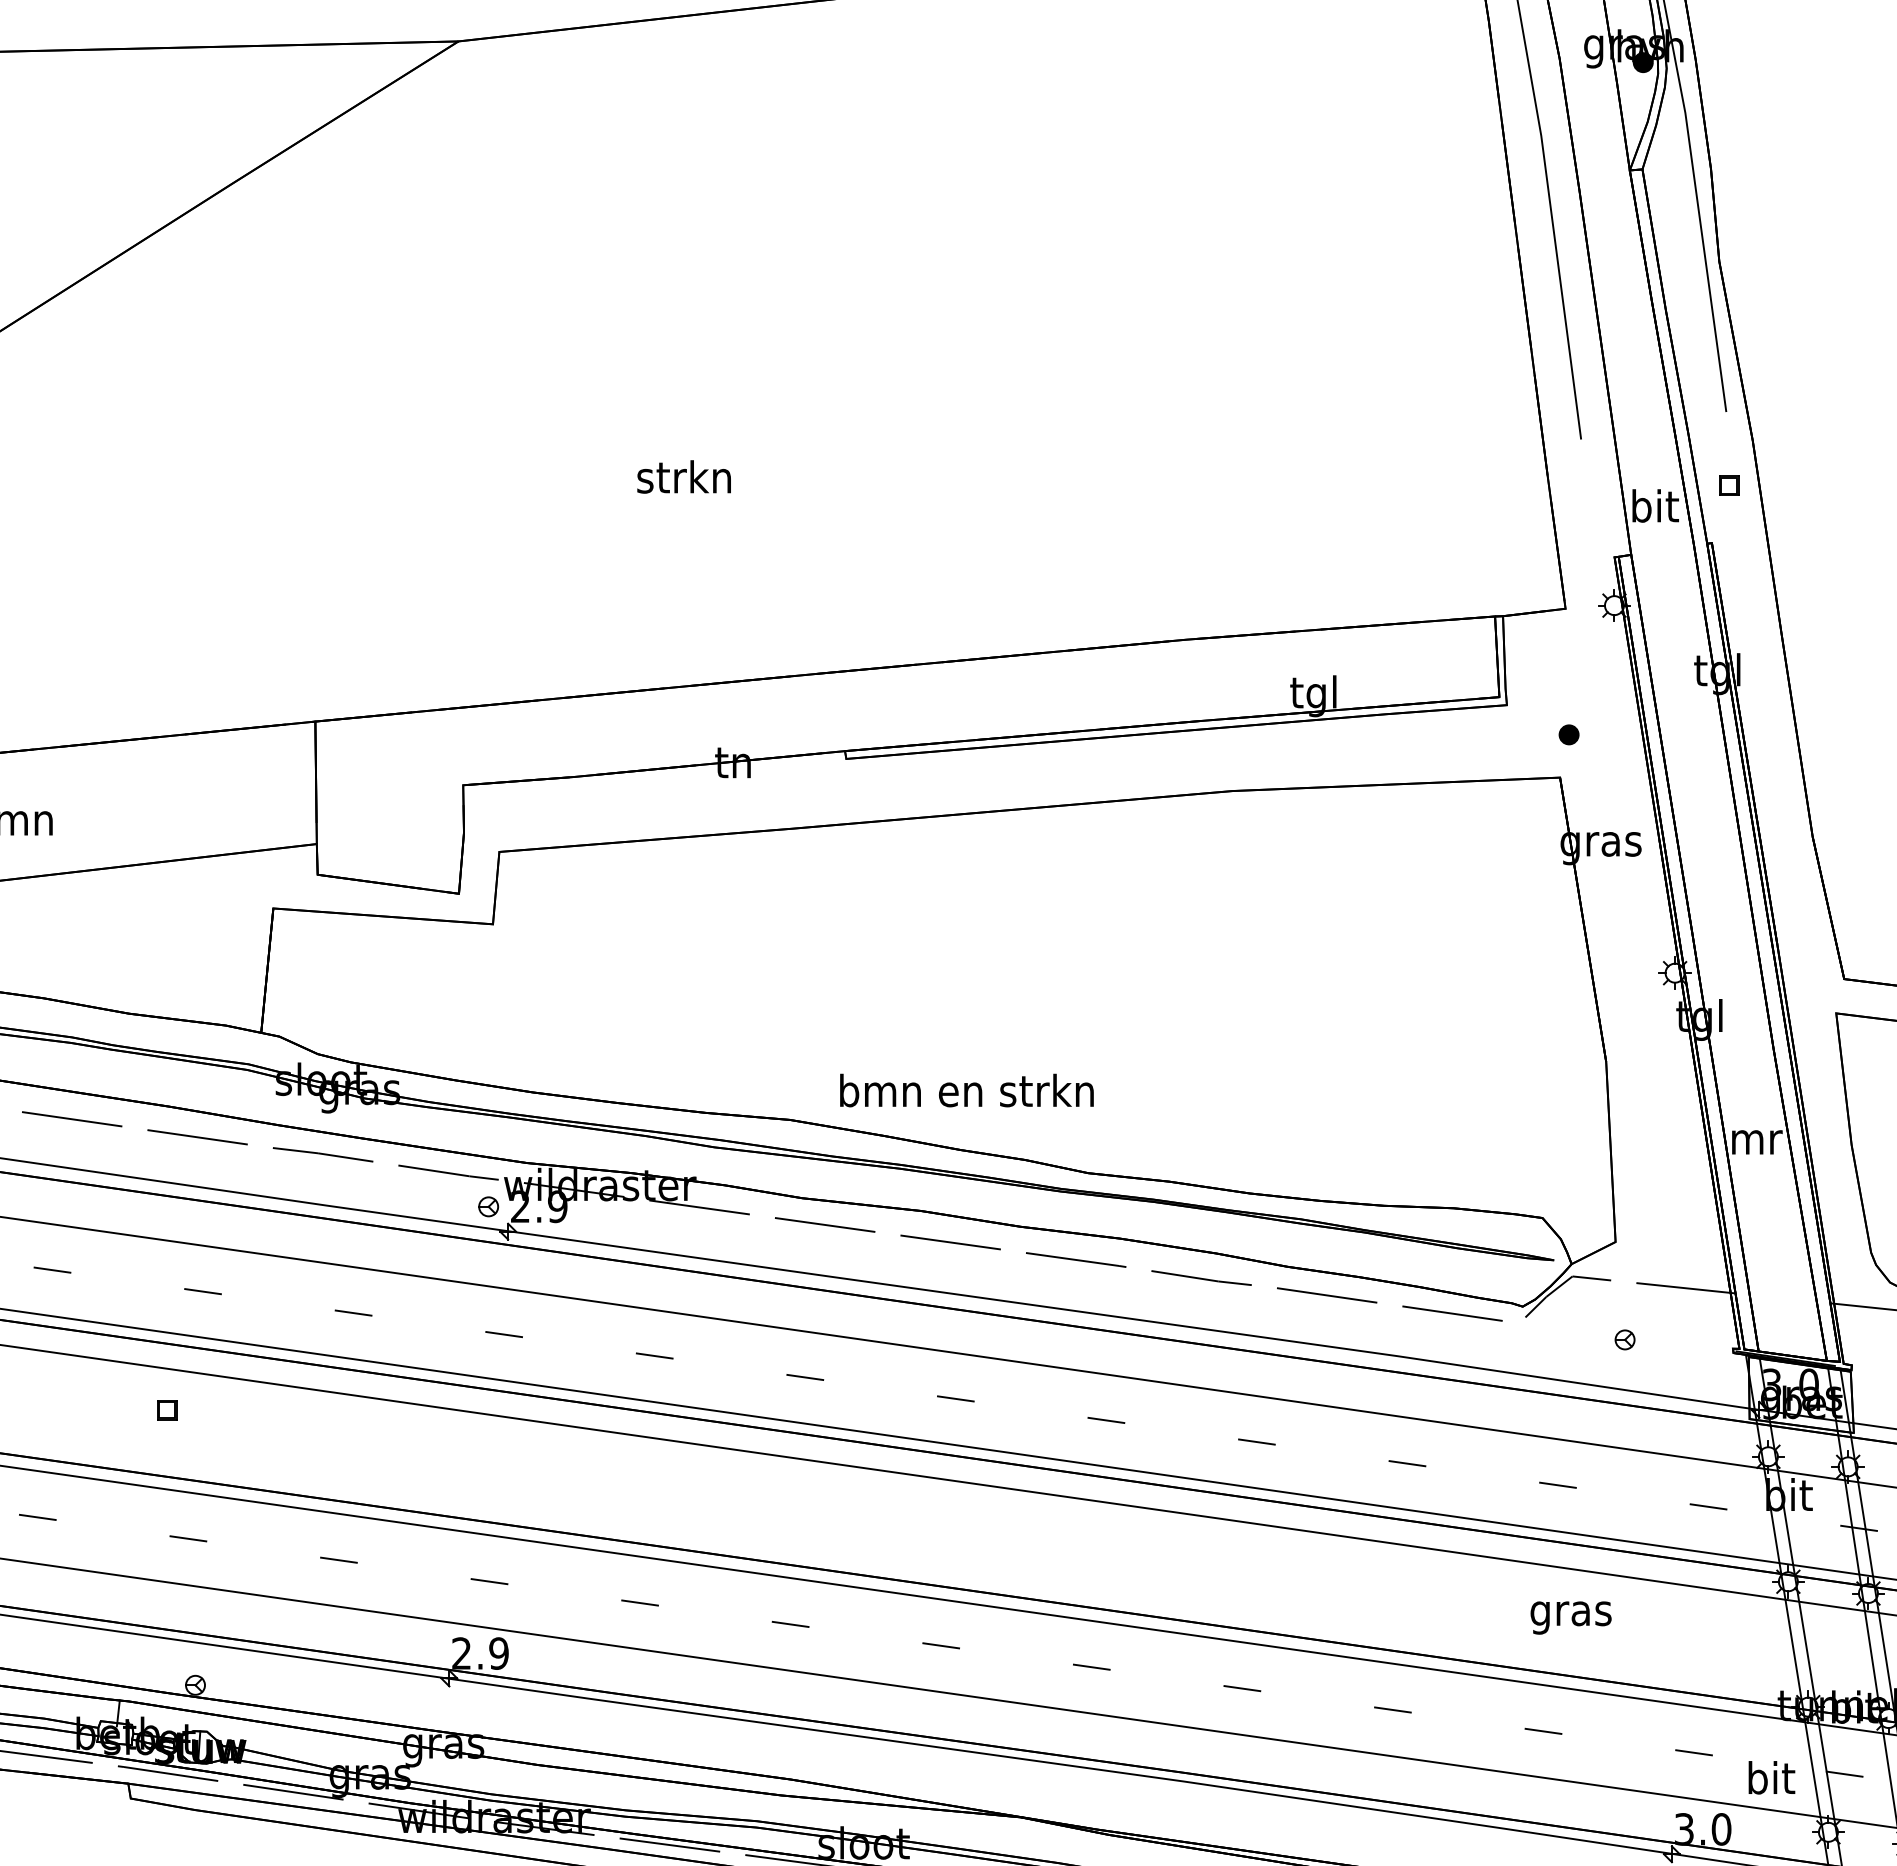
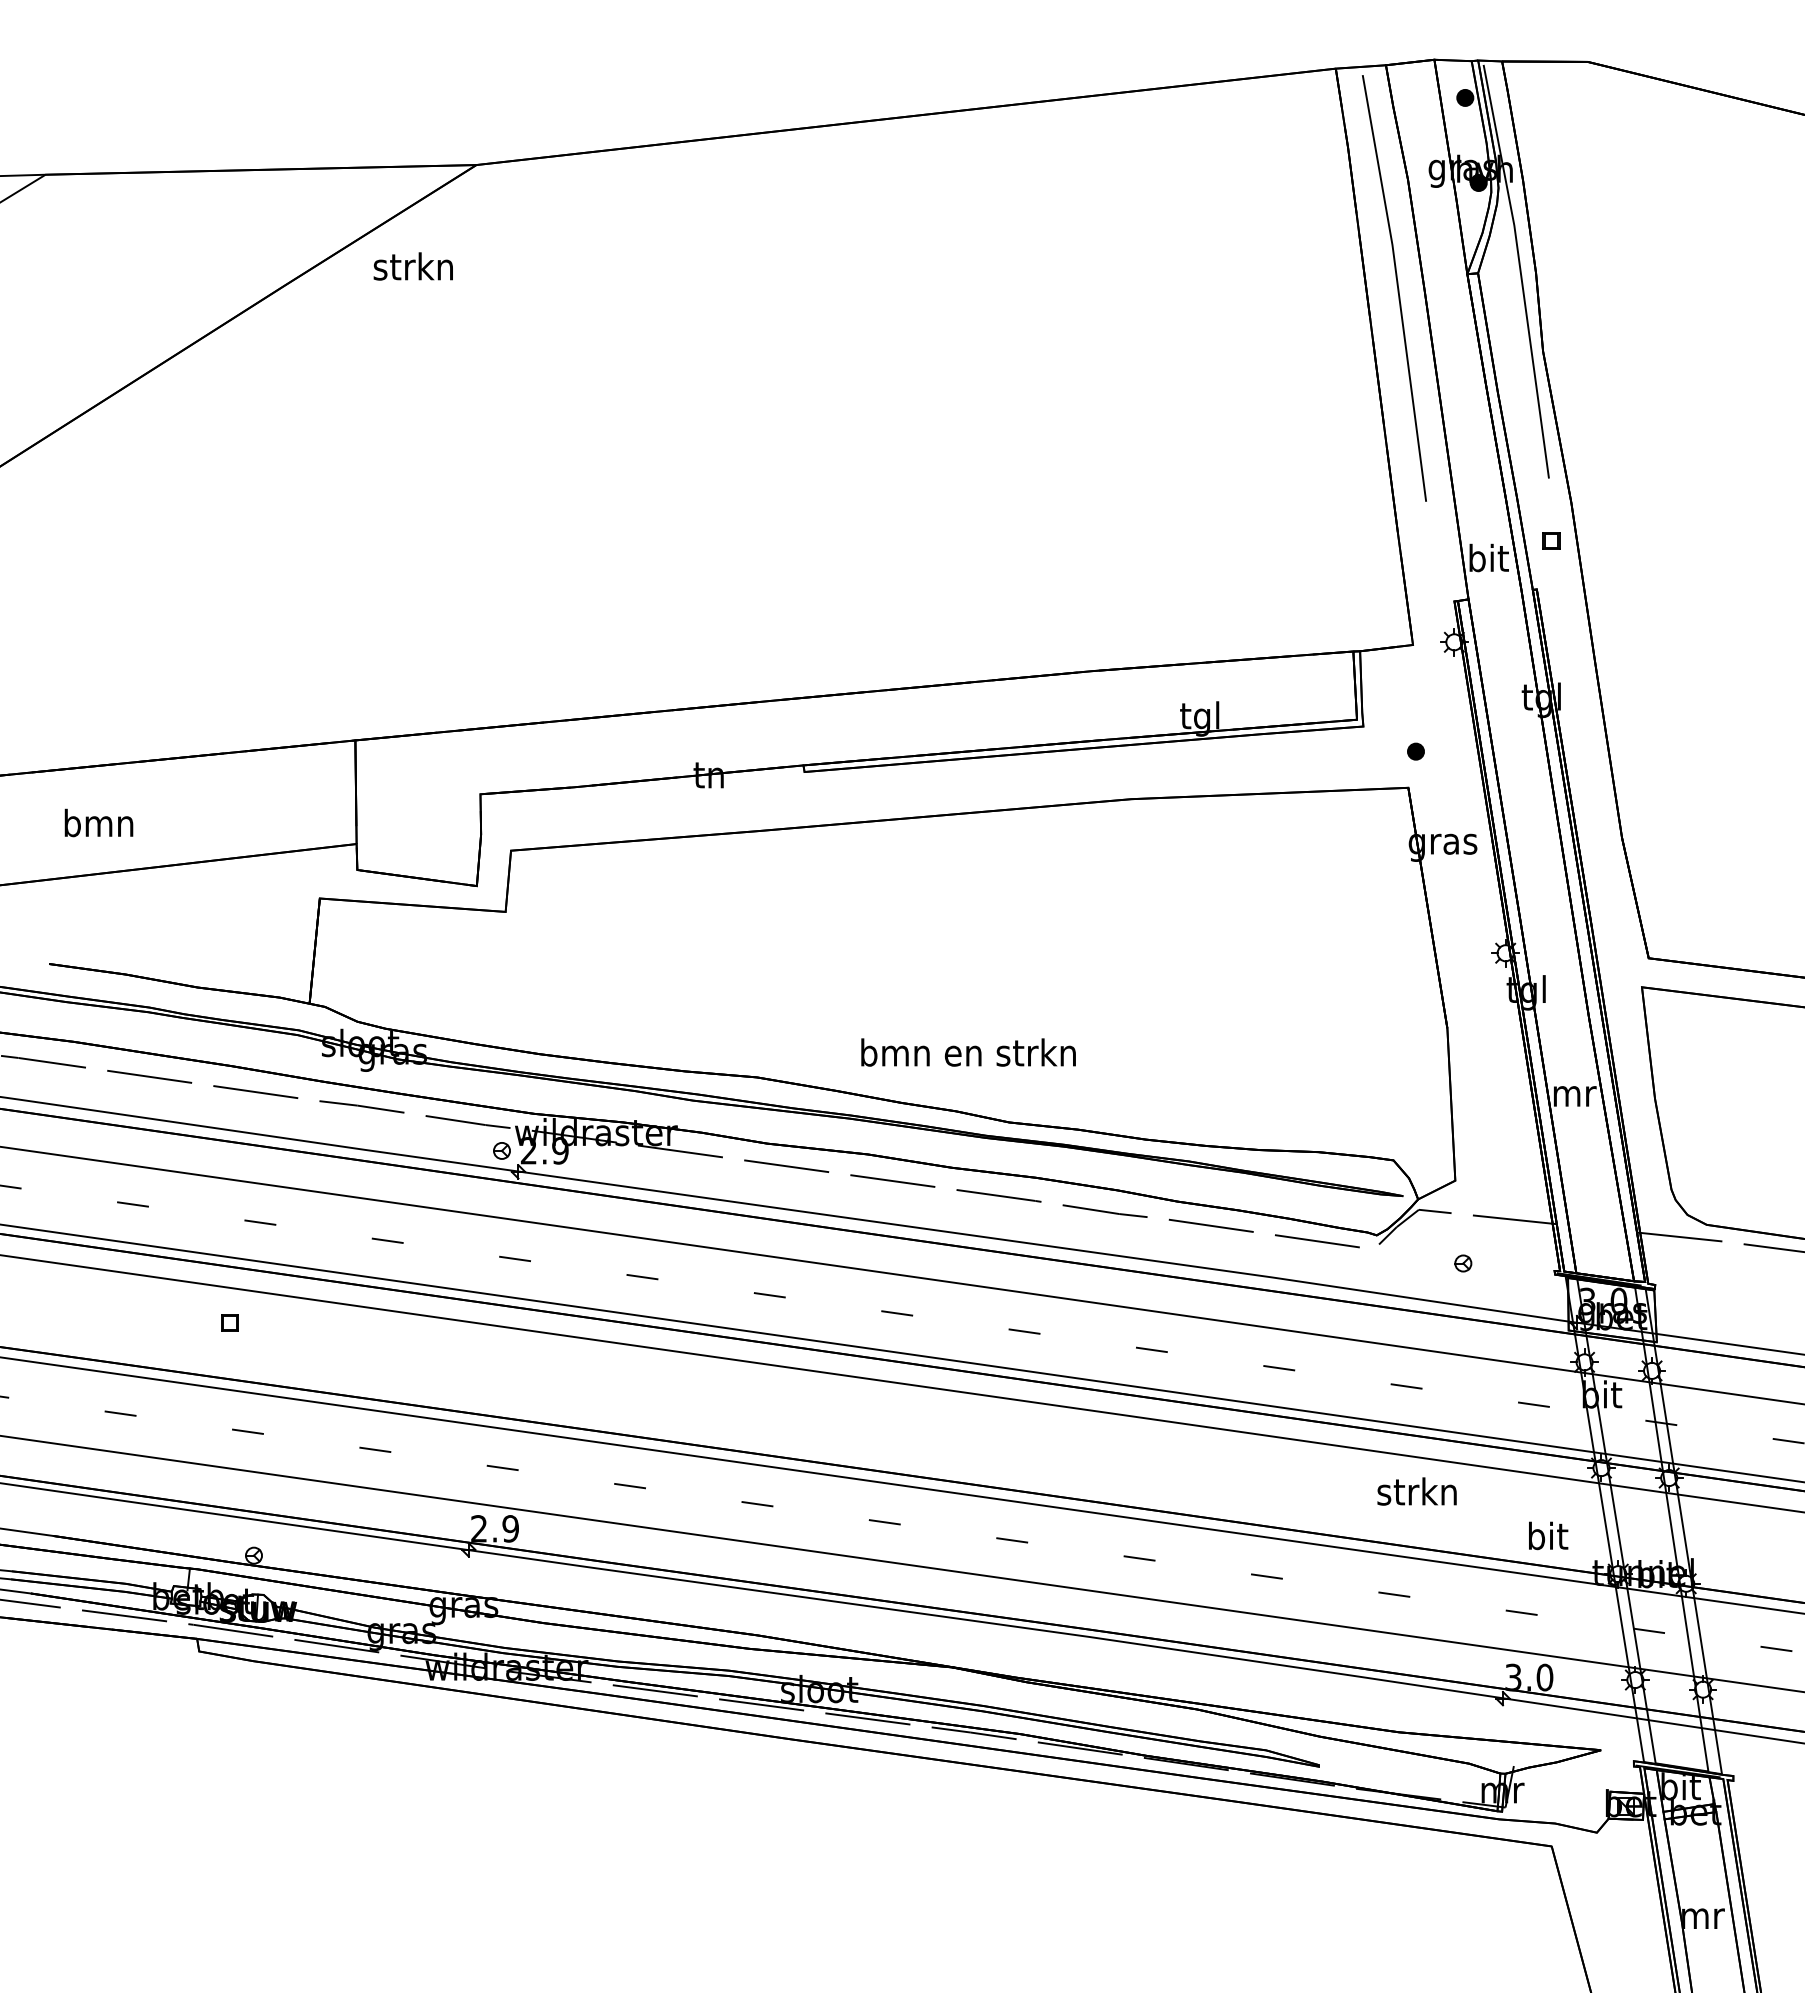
text: (683, 476) -> (412, 266), moved
text: (966, 1090) -> (968, 1052), moved
text: (1569, 1612) -> (1416, 1494), gras -> strkn
text: (1771, 1777) -> (1548, 1535), moved

